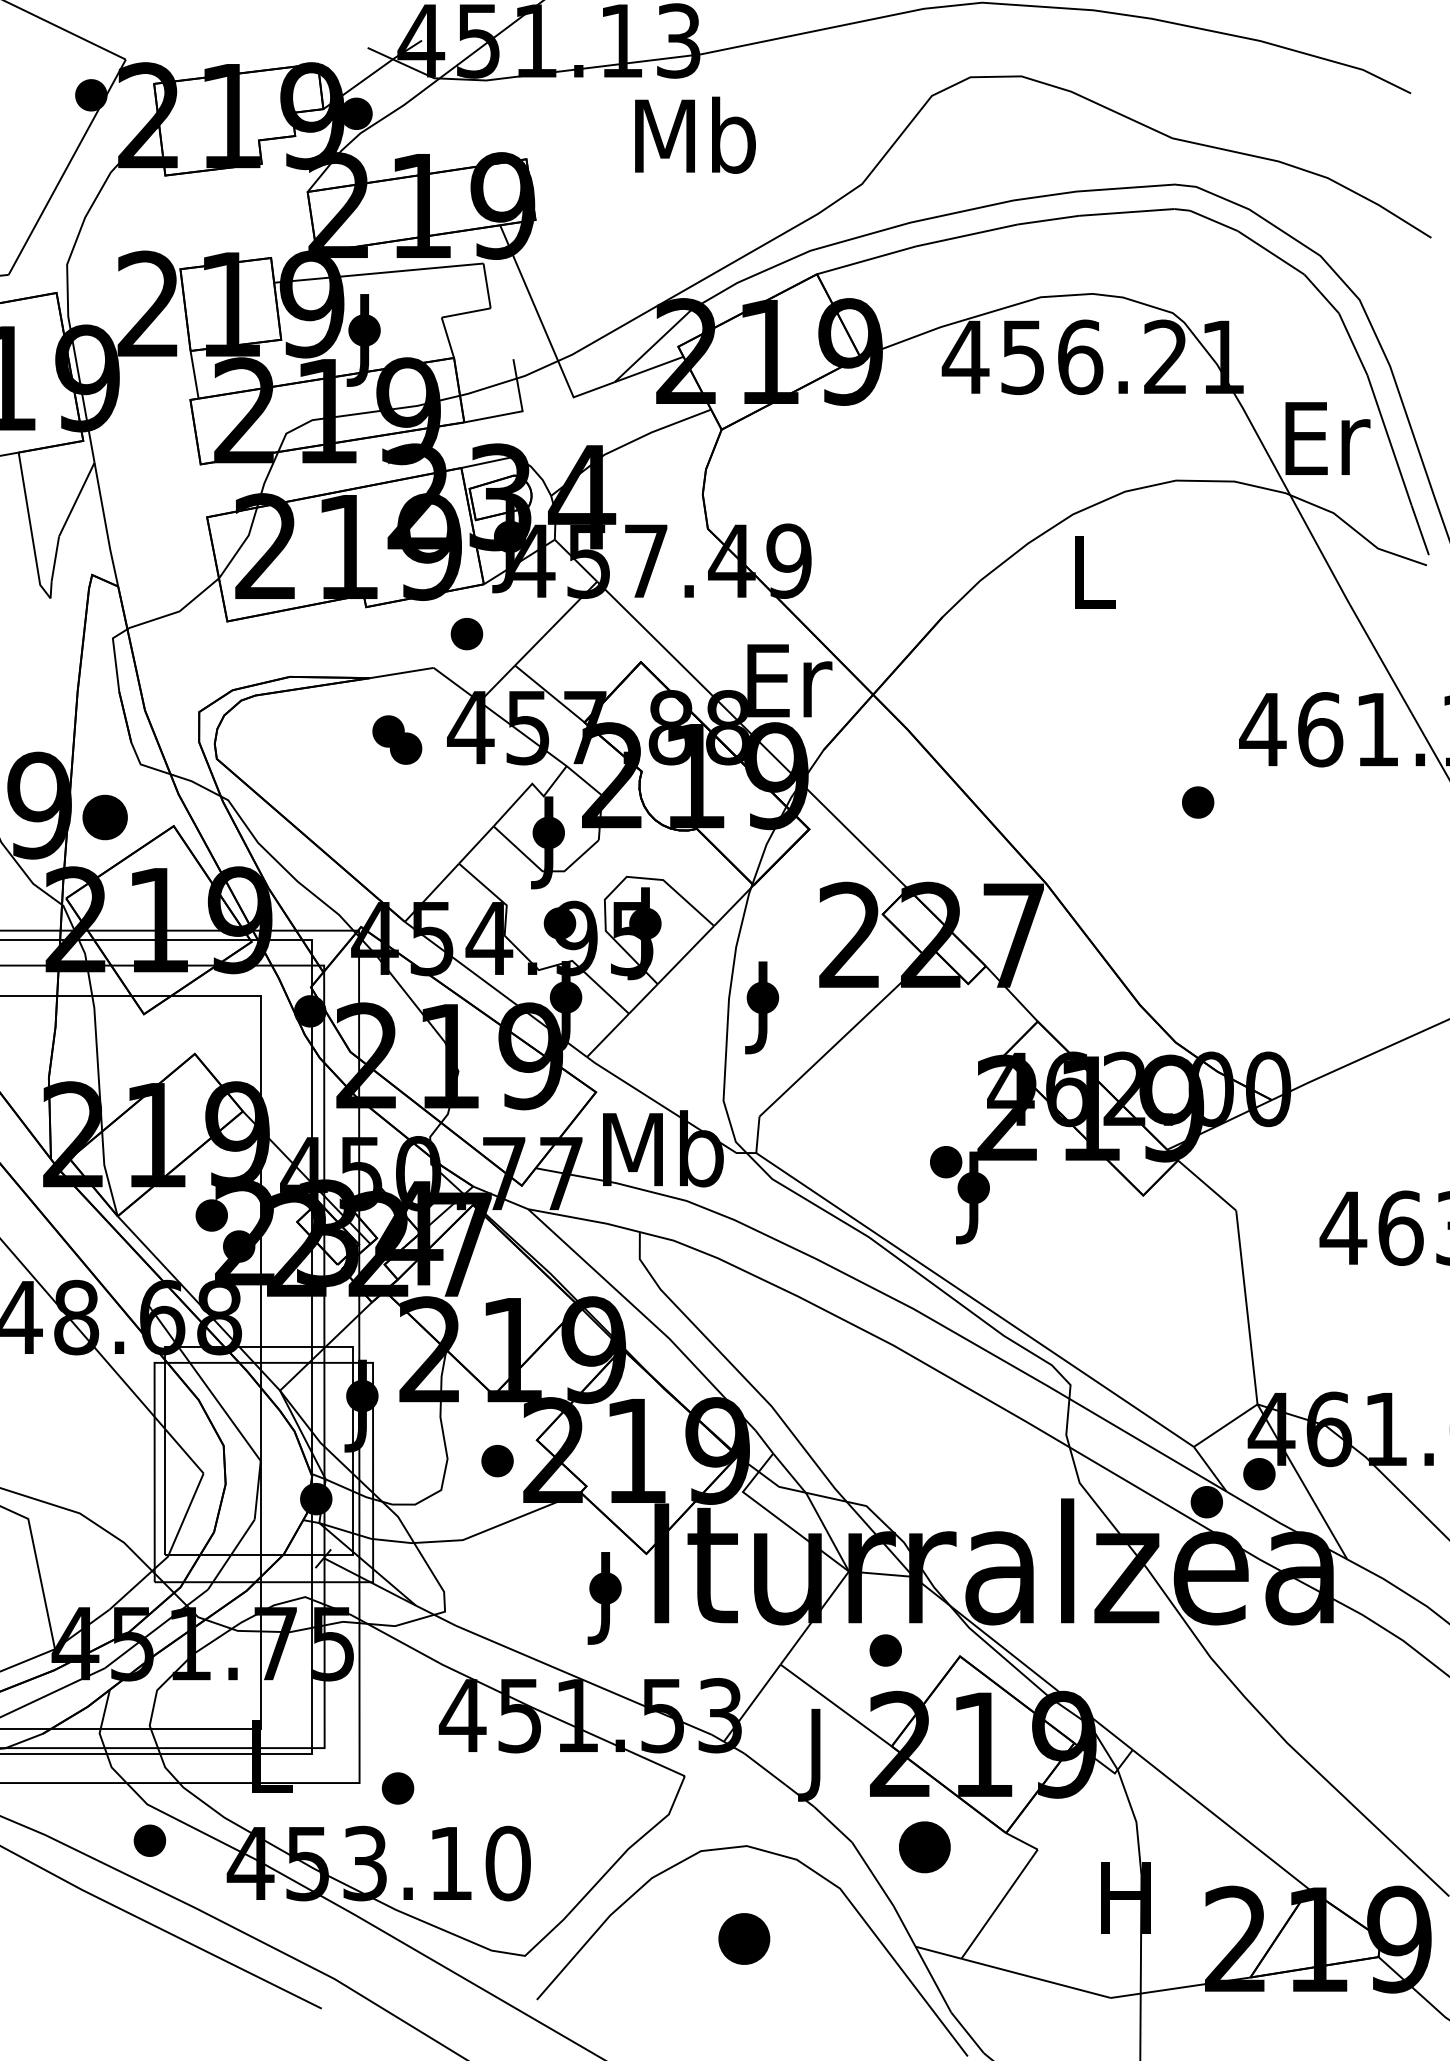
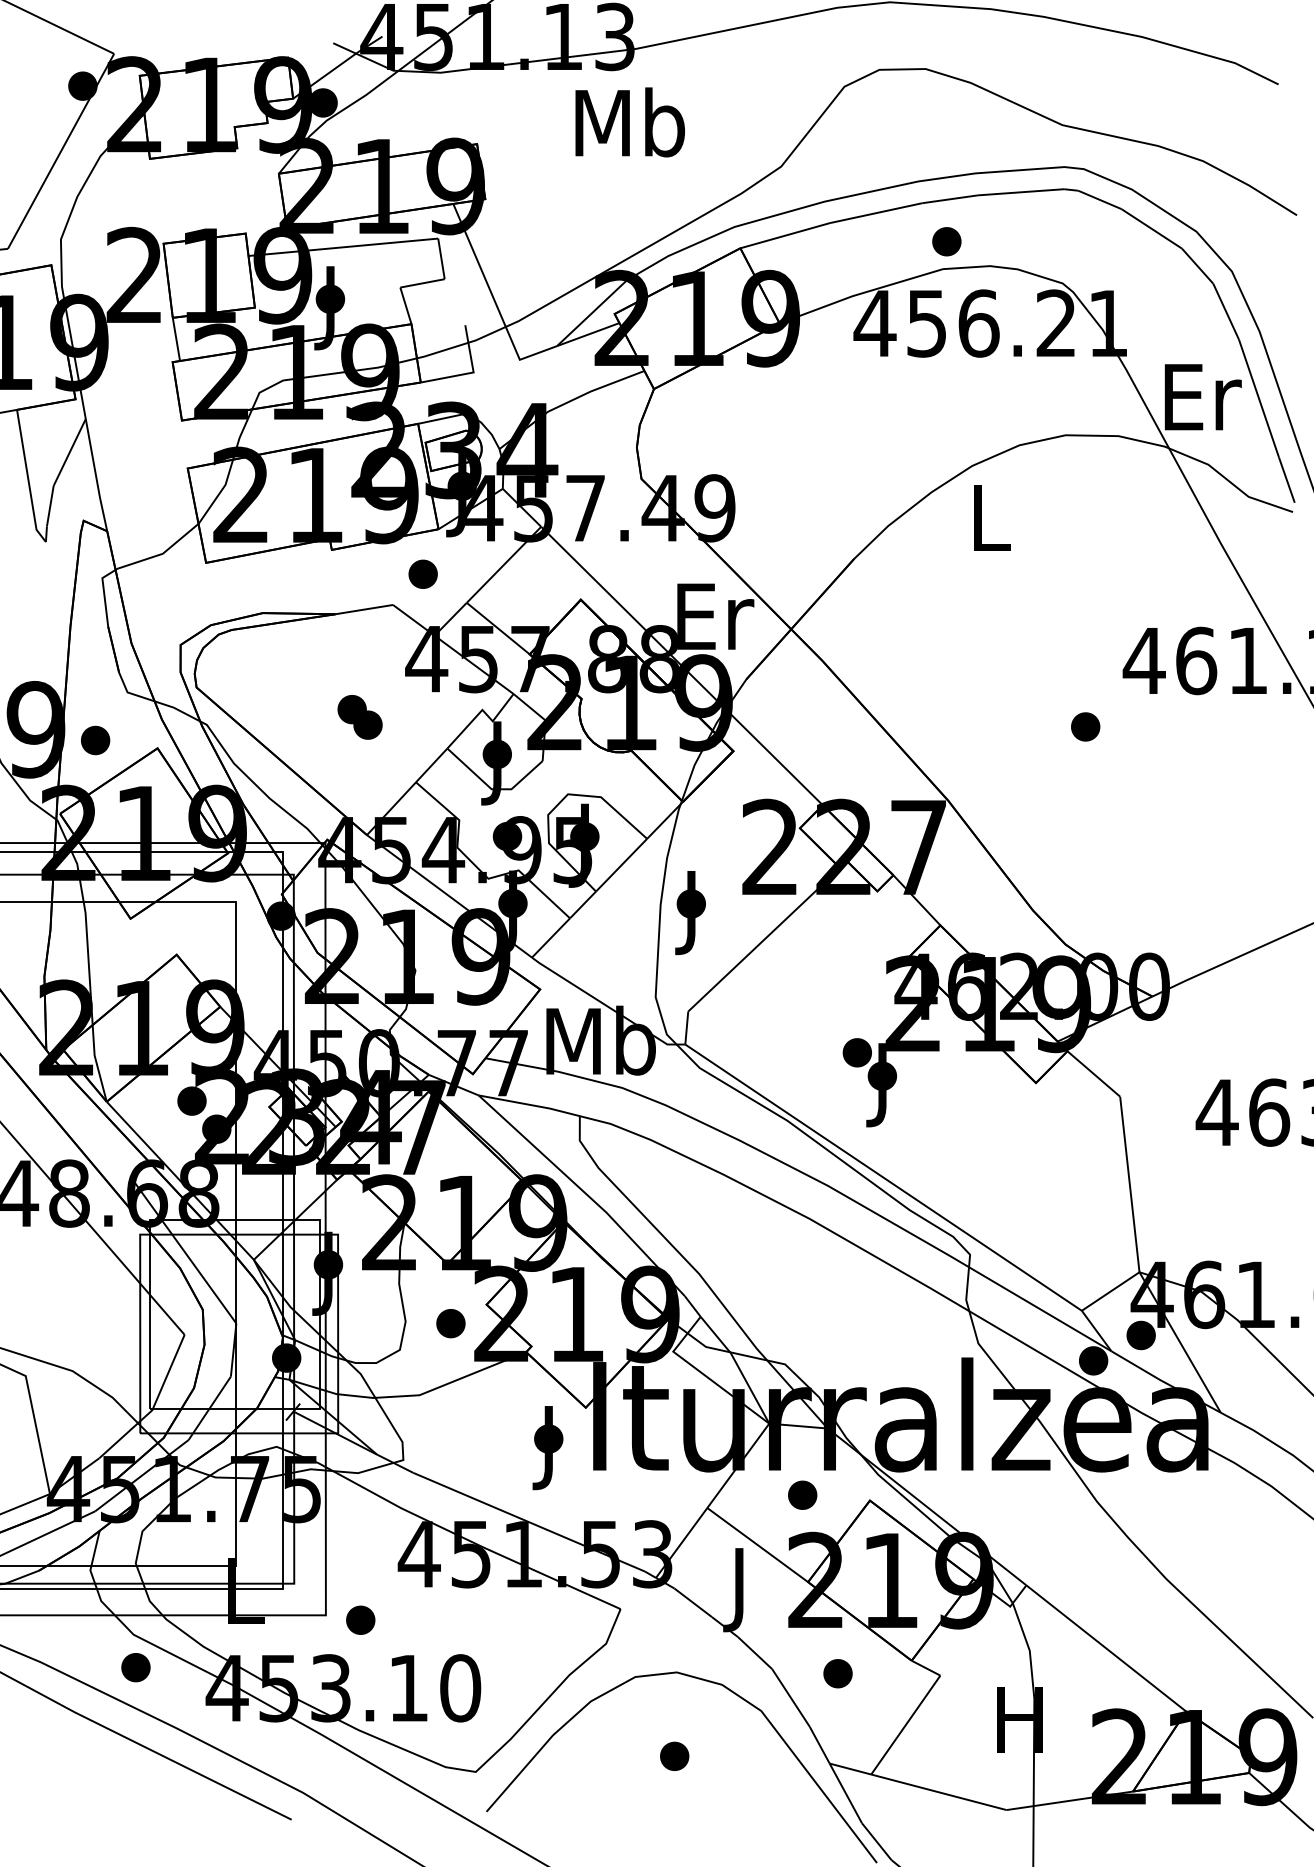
part: (1044, 266) -> (946, 241), added
part: (396, 740) -> (359, 717), moved
part: (105, 817) -> (95, 740), size x0.71
part: (924, 1847) -> (837, 1673), size x0.62
part: (744, 1937) -> (674, 1755), size x0.62

